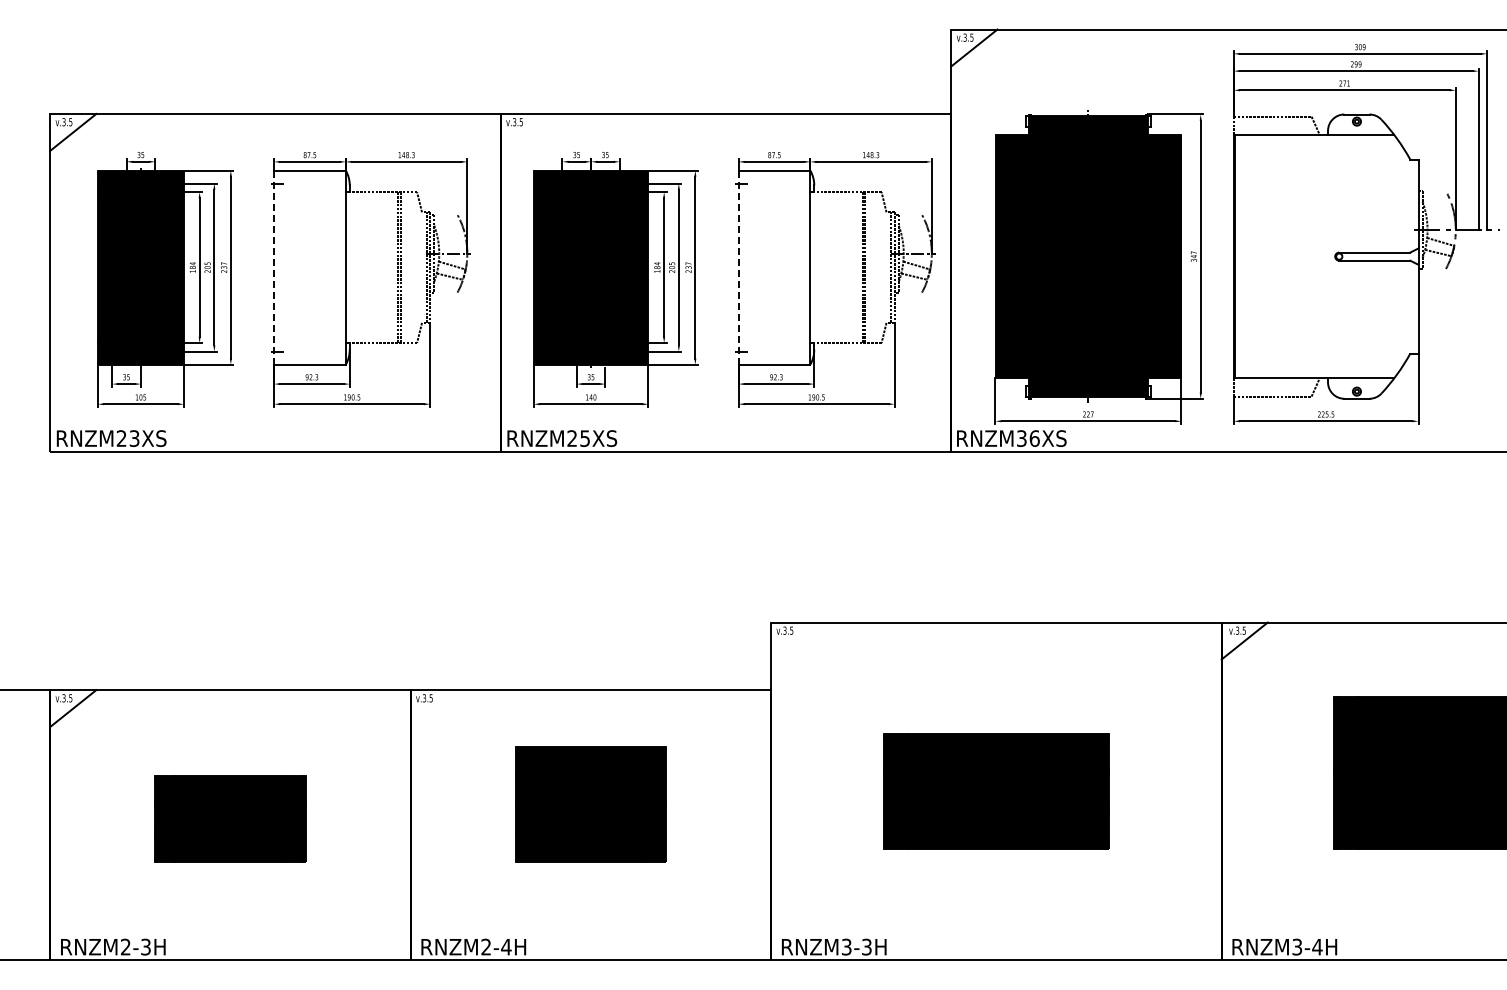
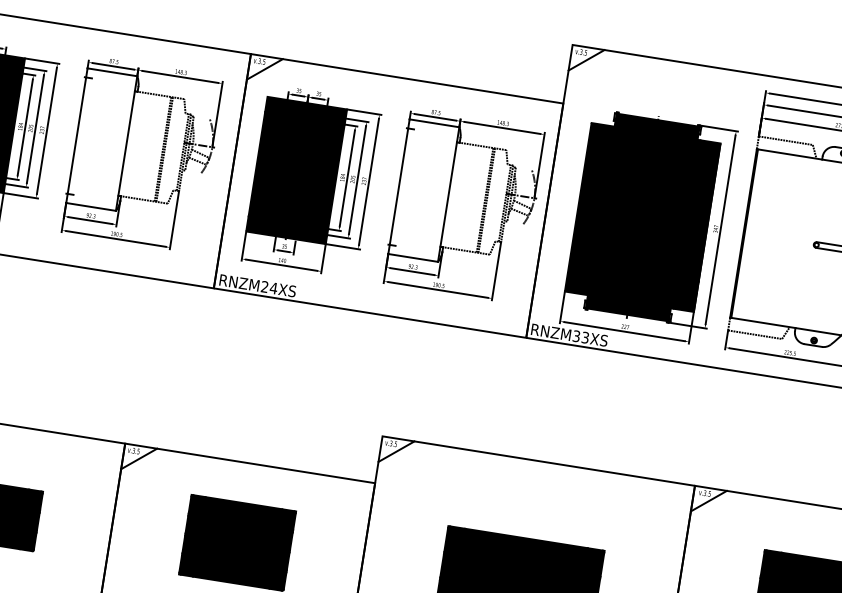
line: (523, 132) -> (264, 69), added
line: (274, 267) -> (77, 135), dashed -> solid
line: (738, 267) -> (398, 186), dashed -> solid
text: (584, 438) -> (273, 288), RNZM25XS -> RNZM24XS
text: (1034, 438) -> (585, 337), RNZM36XS -> RNZM33XS
line: (794, 640) -> (396, 451), added
line: (433, 708) -> (138, 458), added

